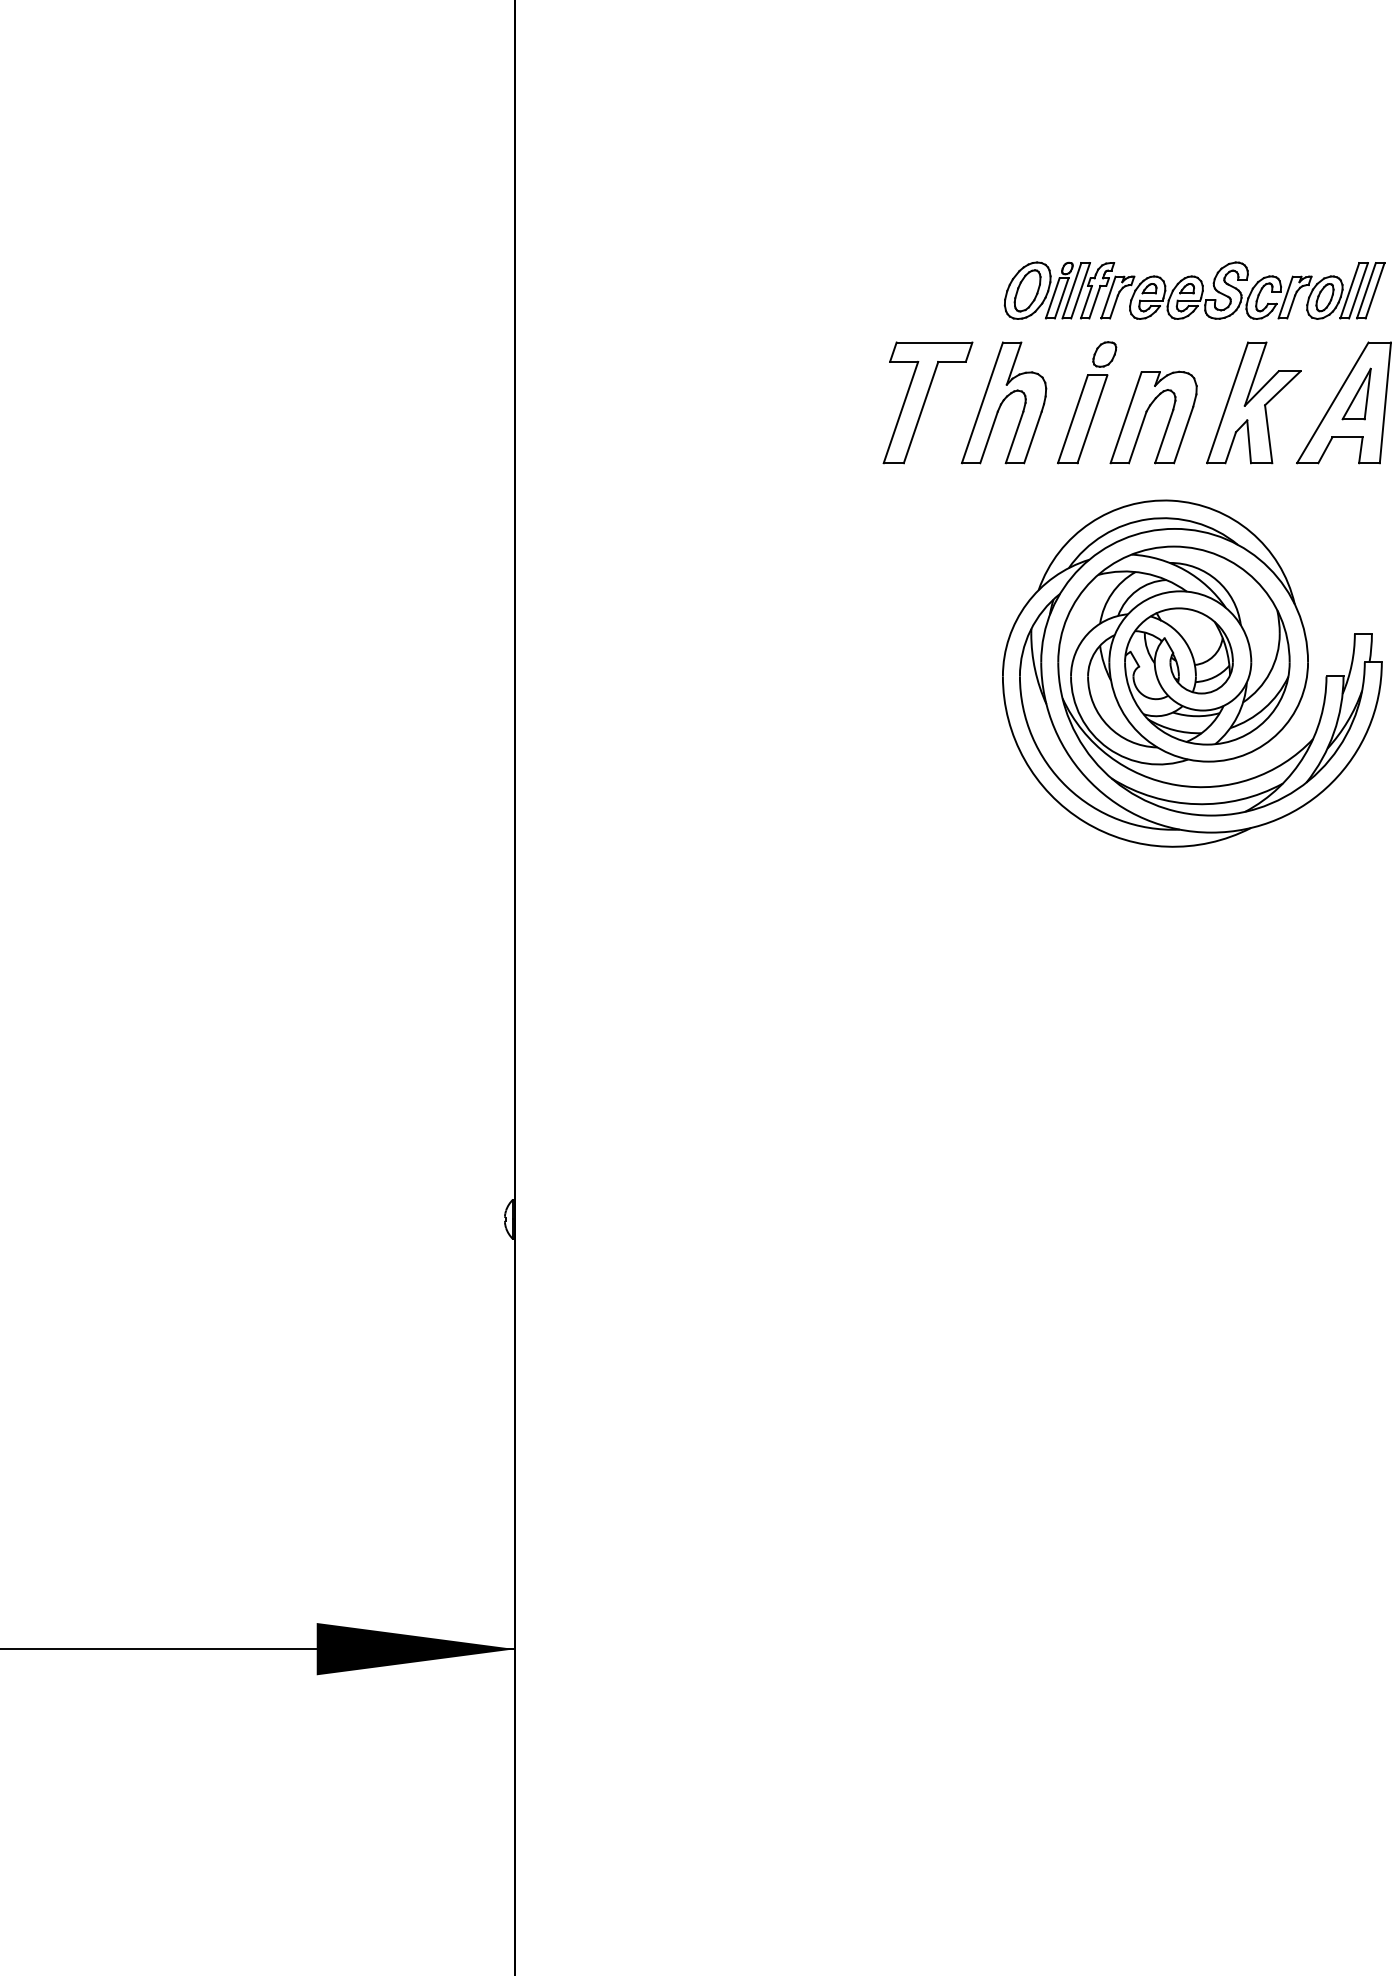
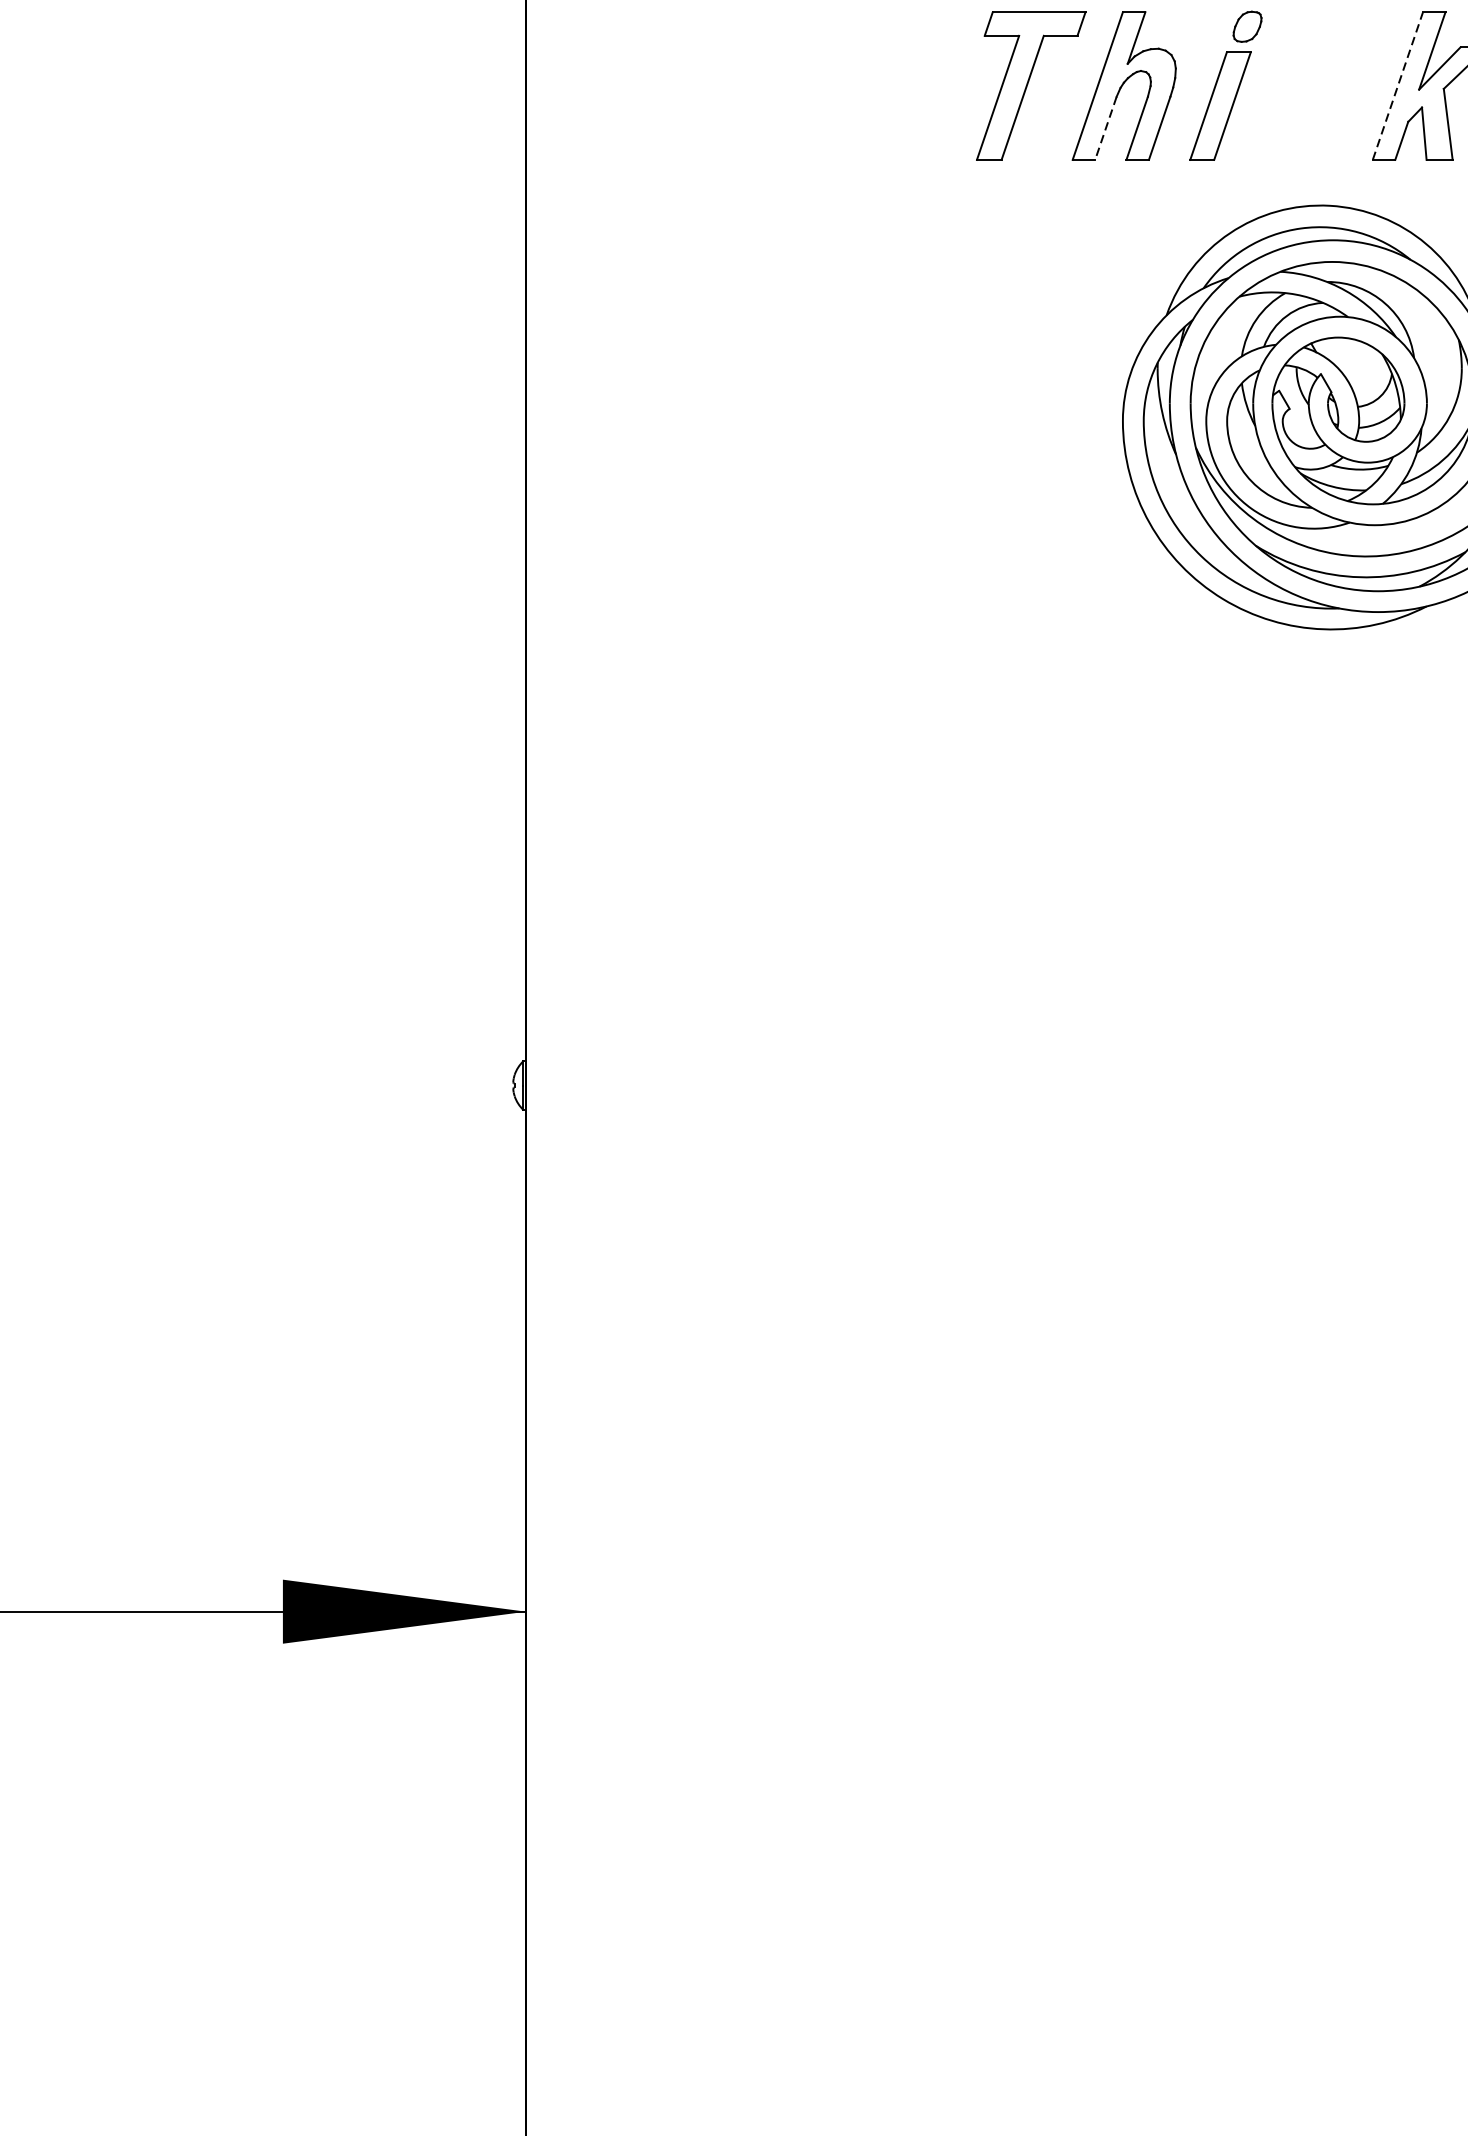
line: (1227, 402) -> (1397, 85), solid -> dashed
part: (1146, 415) -> (1298, 101), removed
line: (988, 437) -> (1105, 128), solid -> dashed

